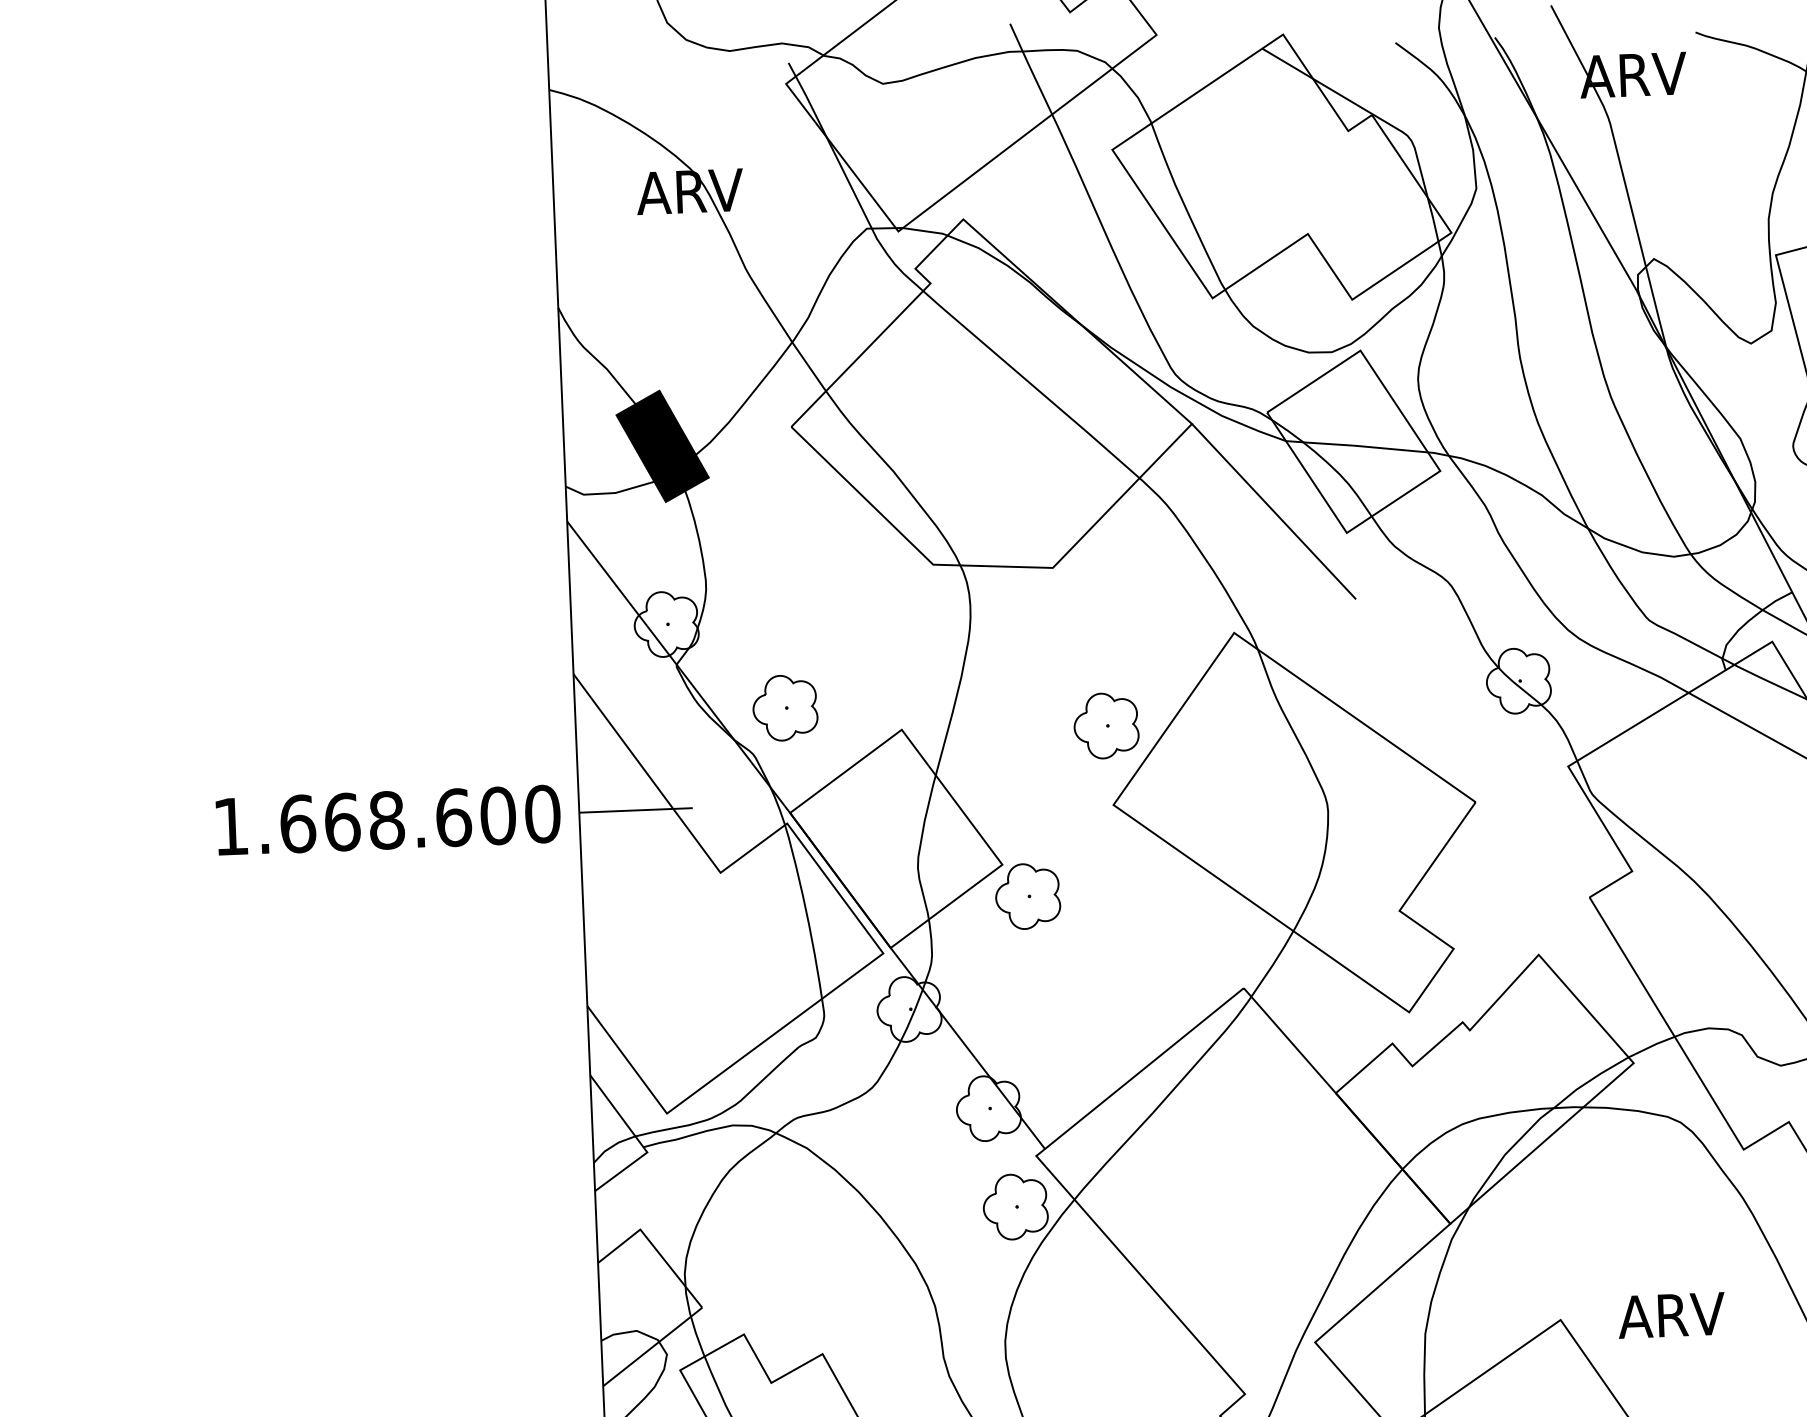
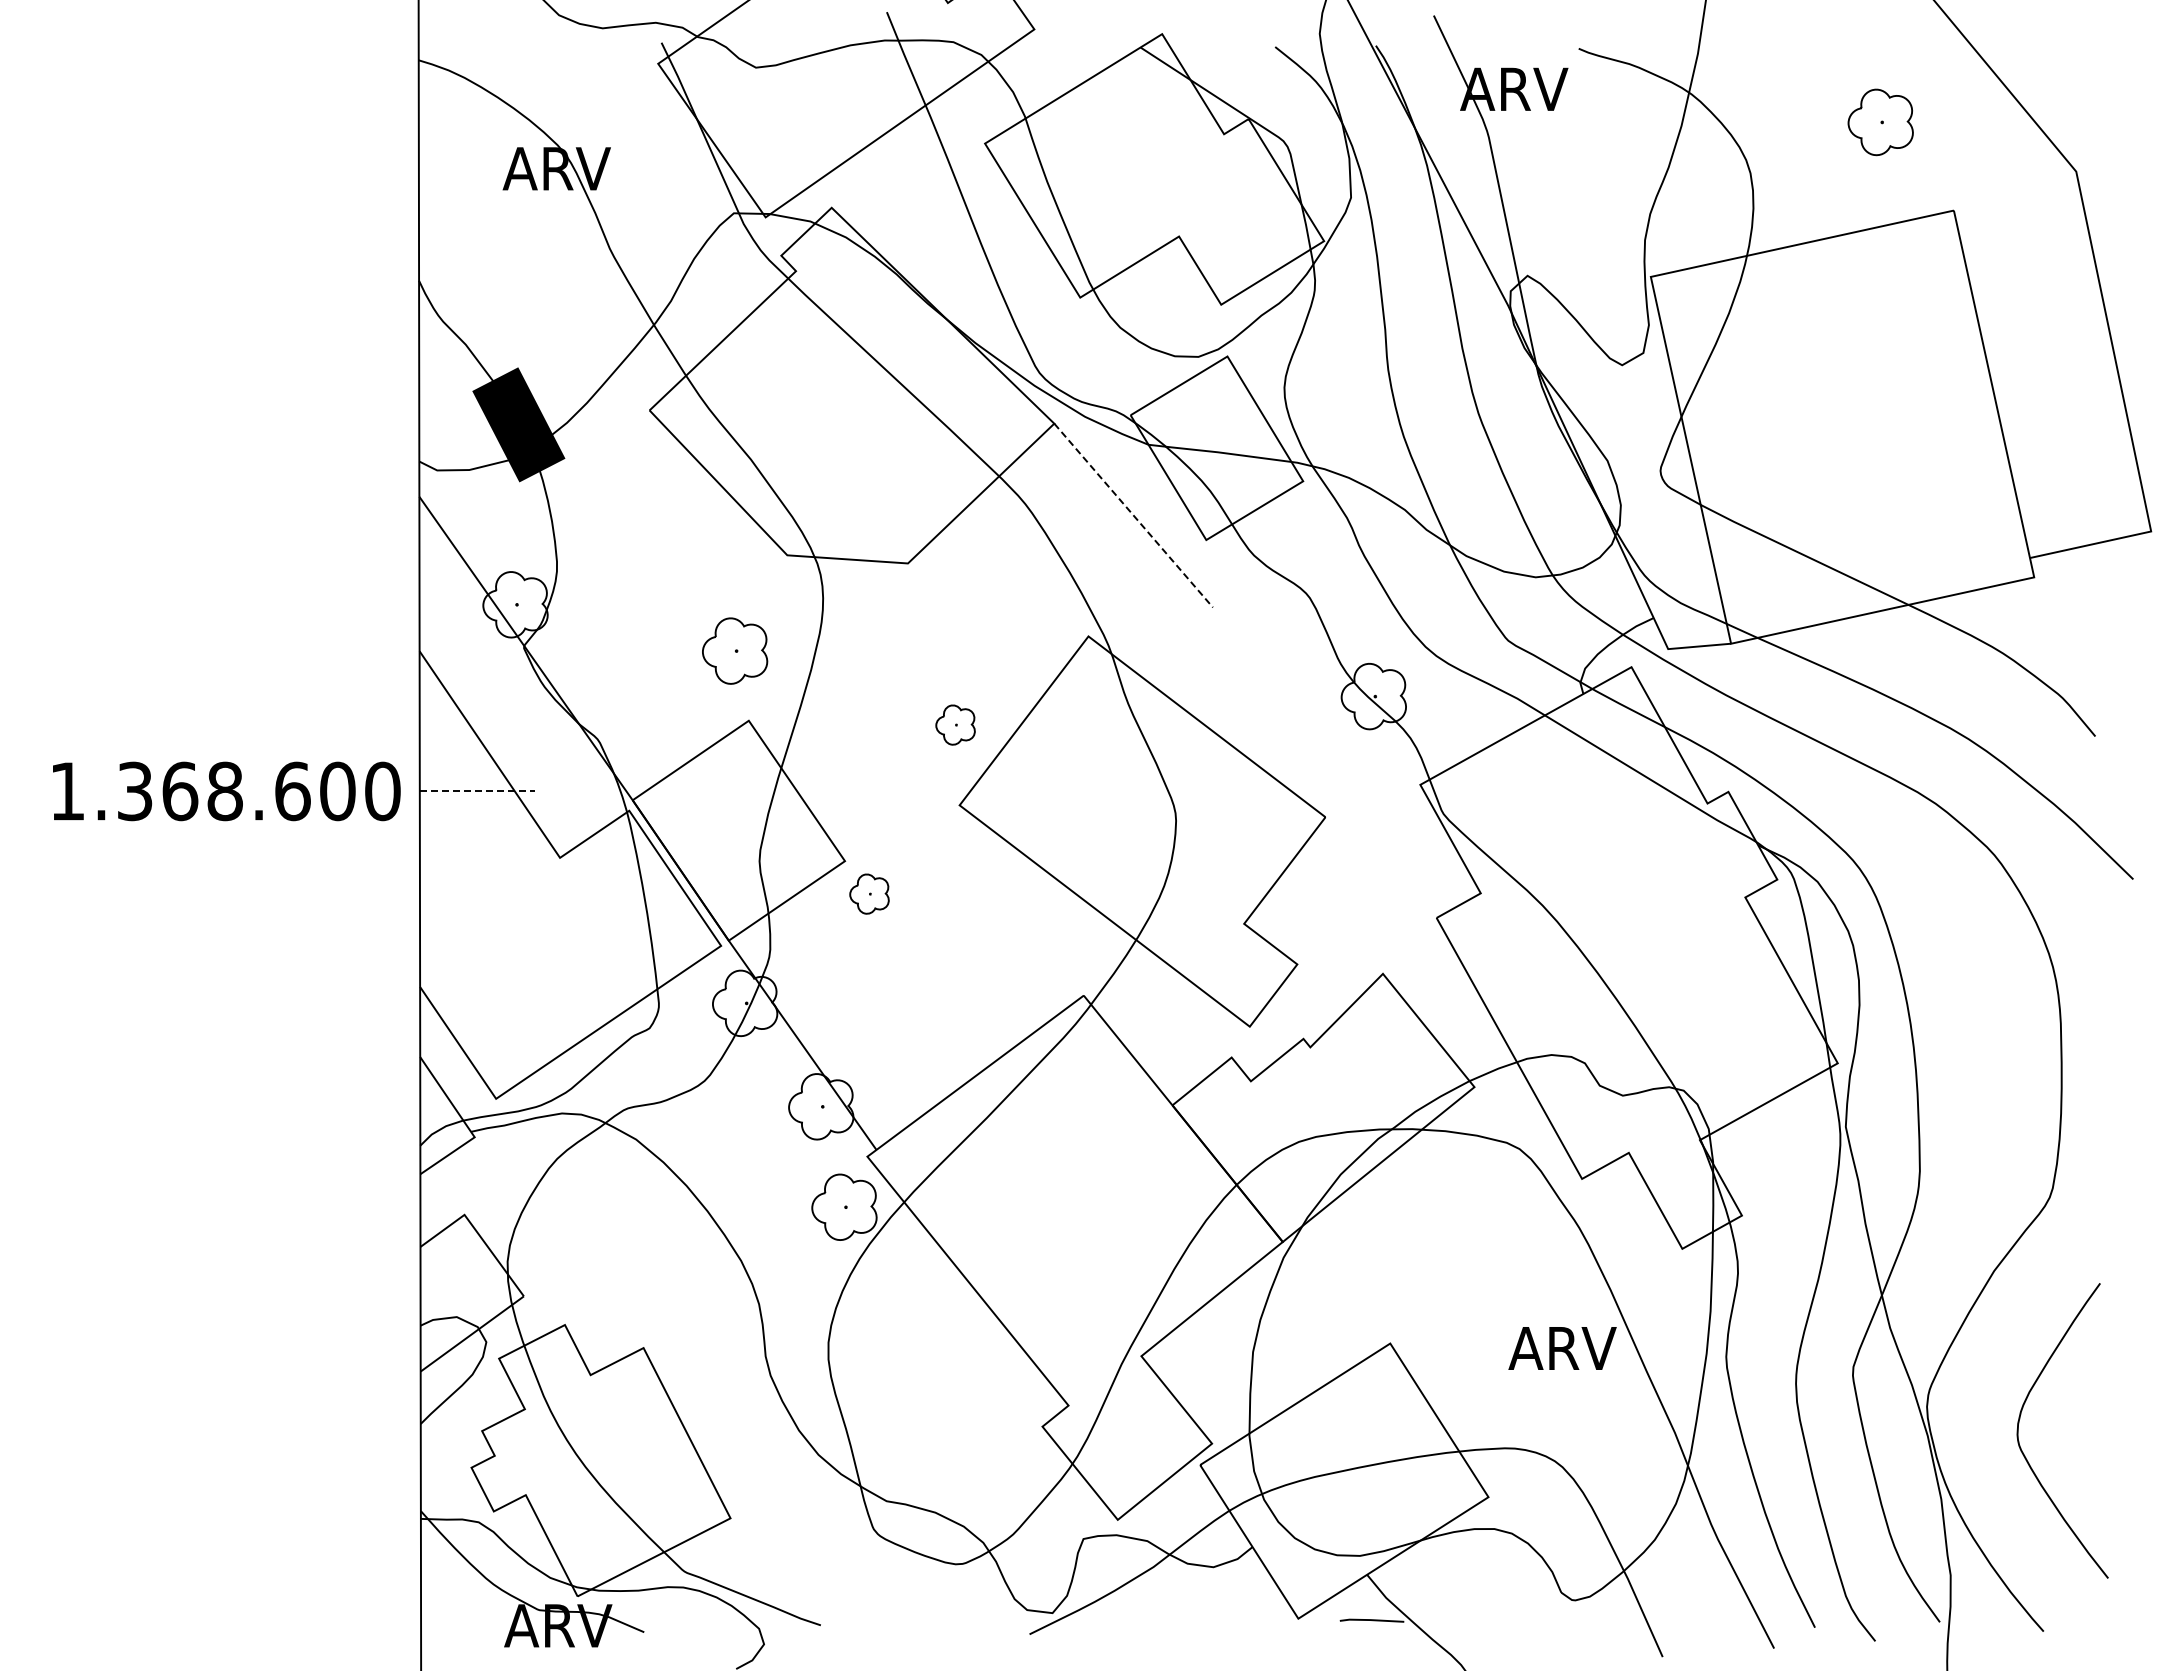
line: (1273, 511) -> (1133, 515), solid -> dashed
part: (785, 707) -> (735, 650), moved
part: (1106, 725) -> (955, 724), size x0.6
line: (636, 810) -> (477, 791), solid -> dashed
text: (298, 824) -> (135, 791), 1.668.600 -> 1.368.600
part: (1027, 895) -> (869, 893), size x0.6
text: (1671, 1315) -> (1562, 1348), moved

